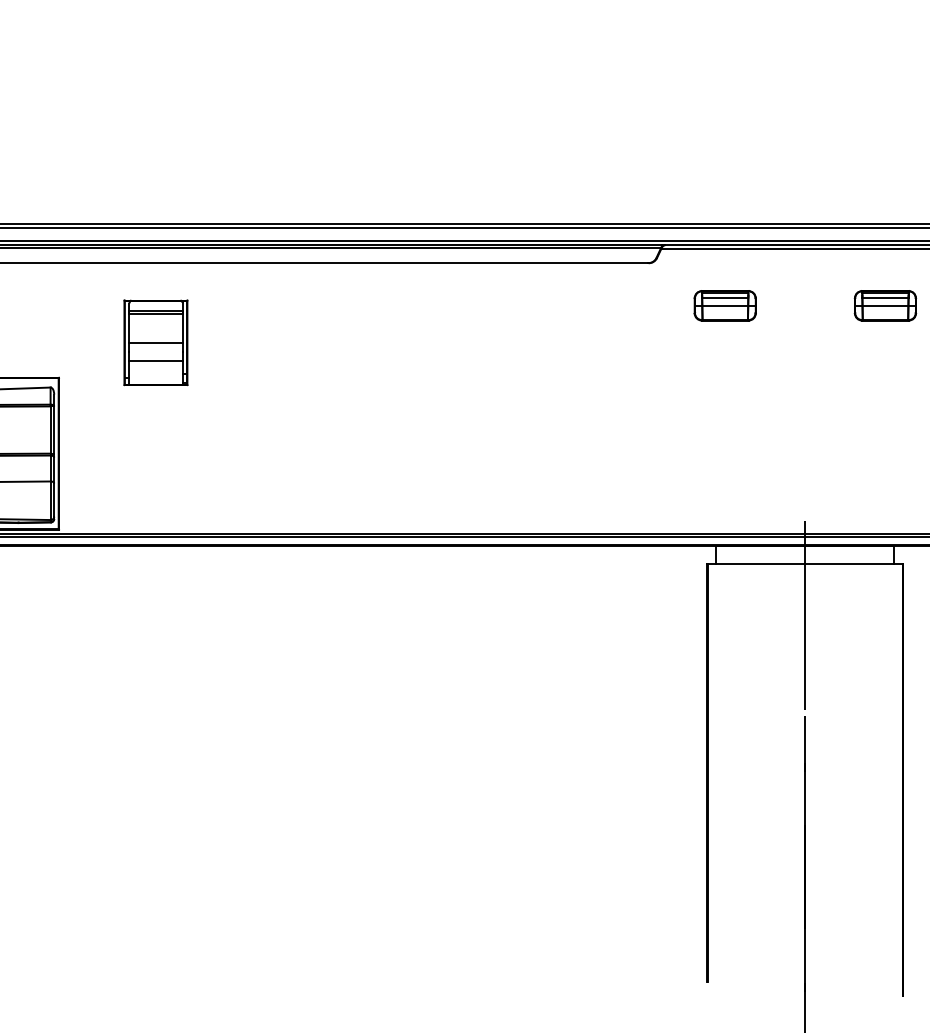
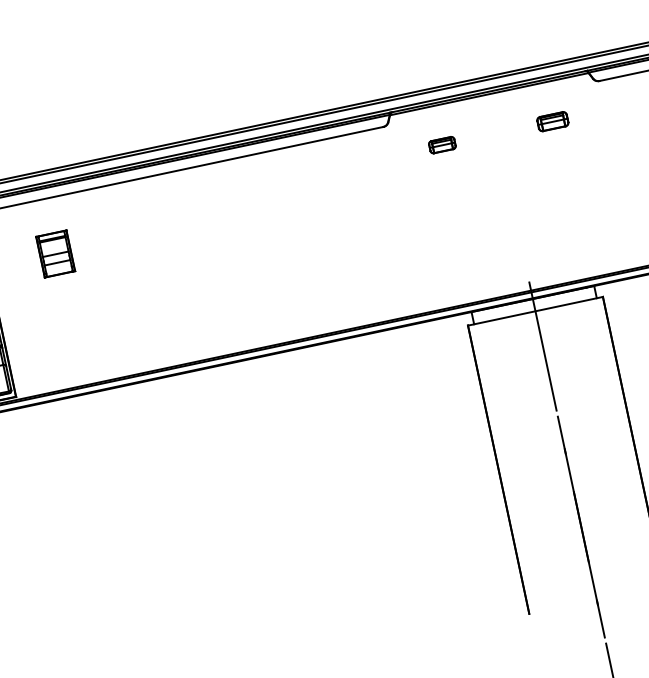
part: (724, 305) -> (441, 145), size x0.6
part: (885, 305) -> (552, 121), size x0.7
part: (155, 342) -> (55, 253), size x0.7

